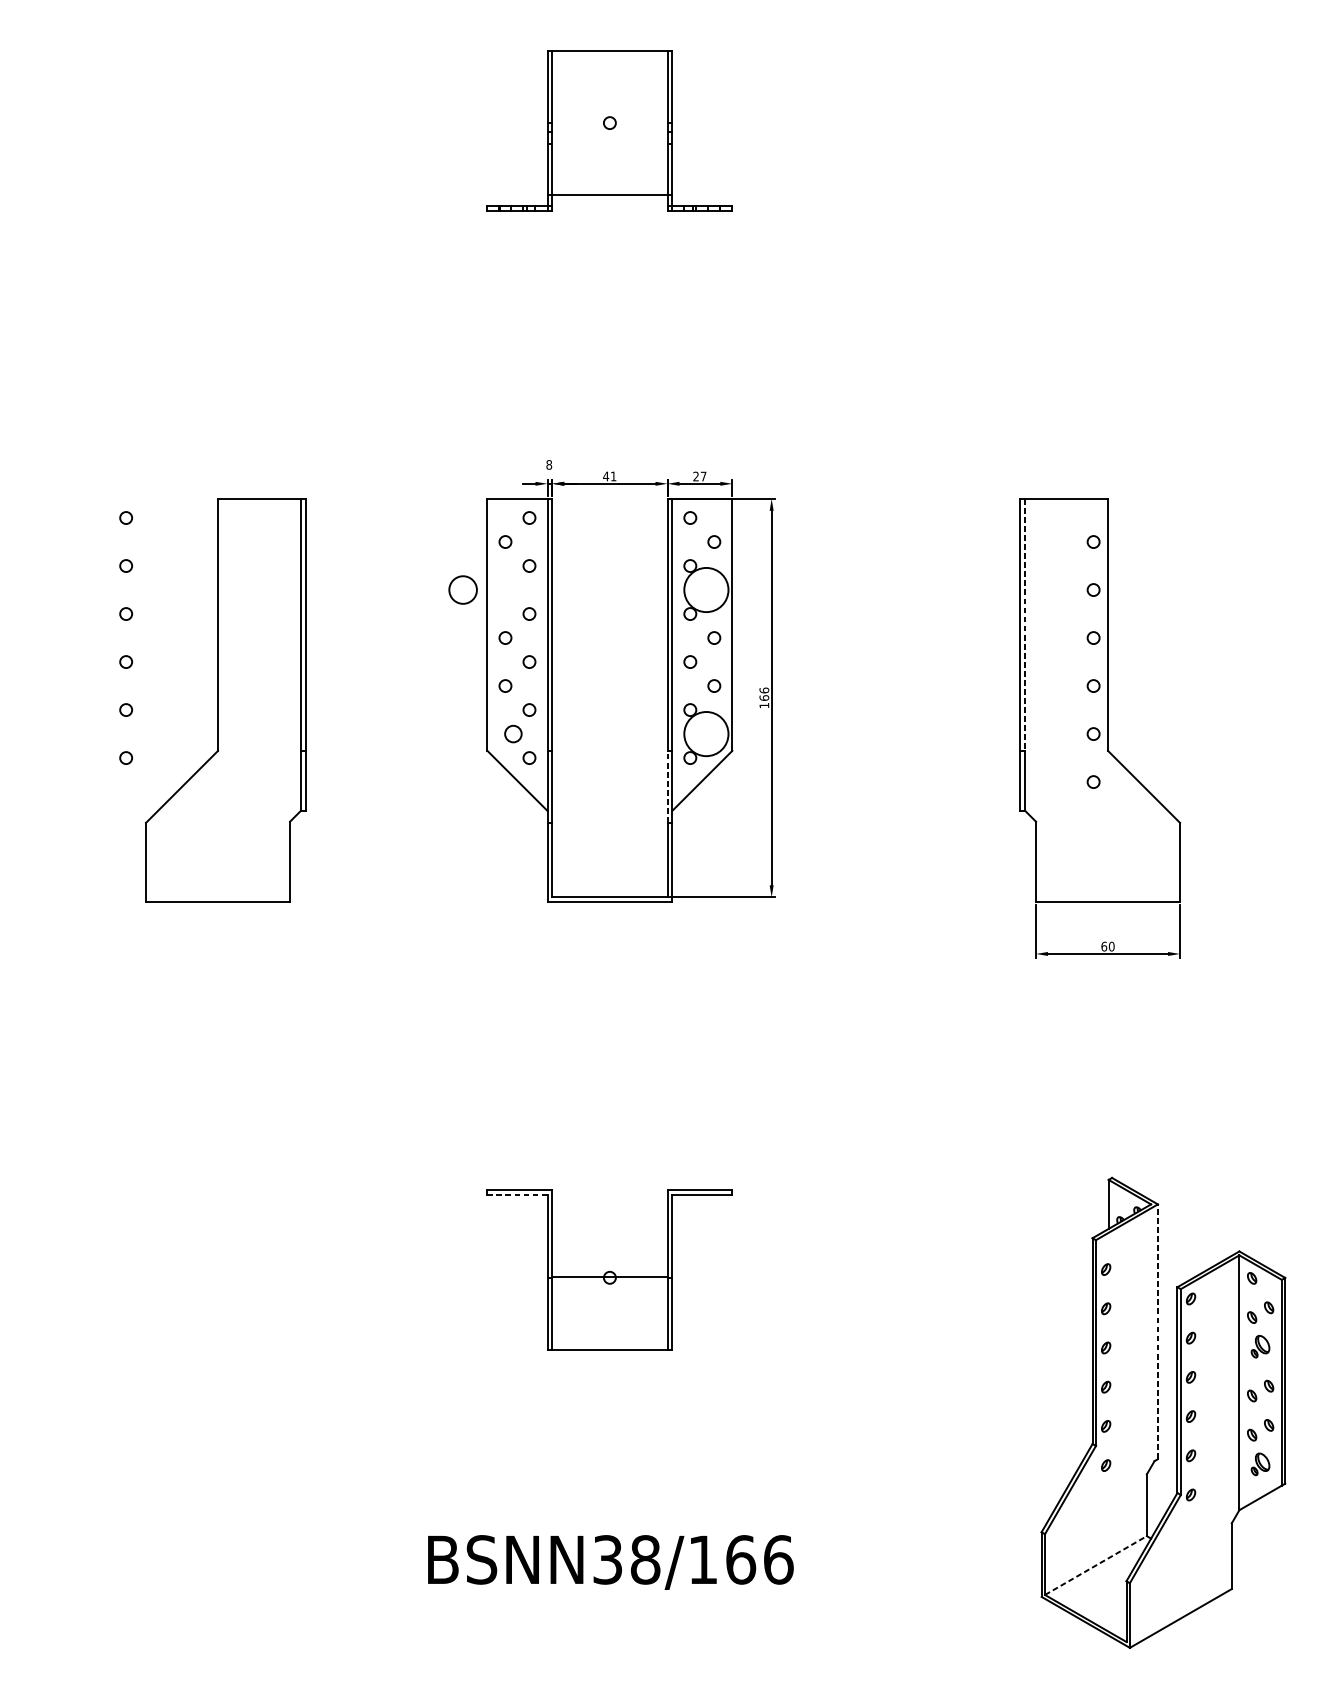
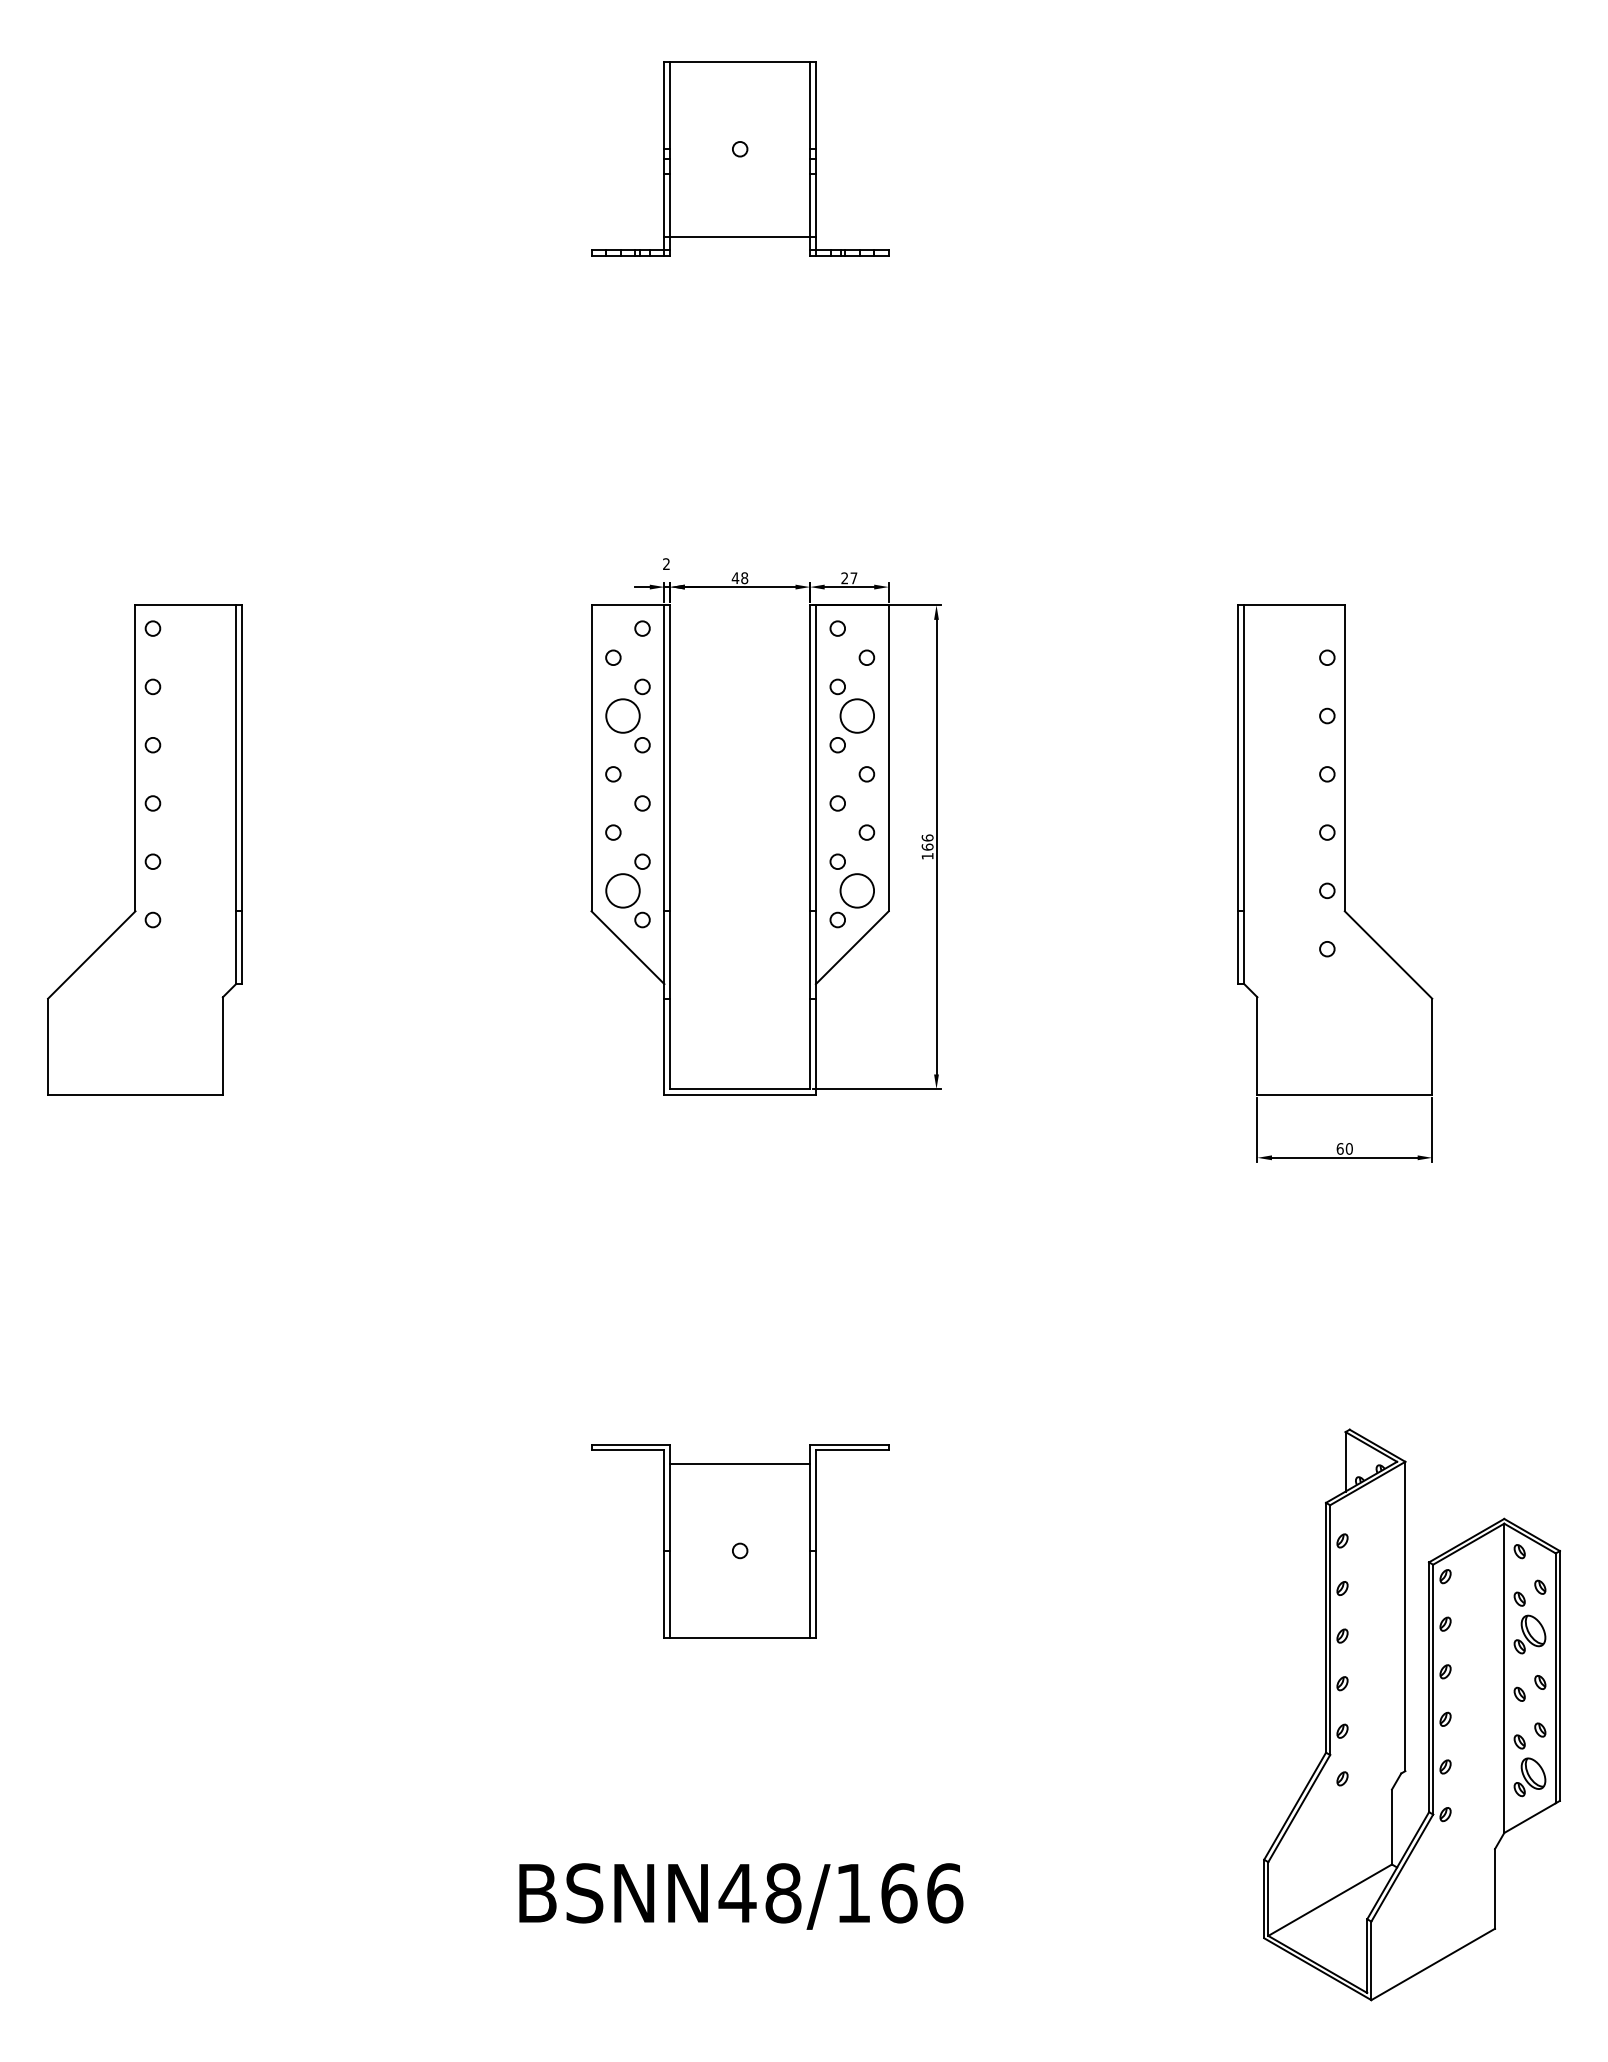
text: (549, 465) -> (666, 564), 8 -> 2
text: (613, 476) -> (744, 578), 41 -> 48
circle: (462, 589) -> (622, 715), moved
circle: (706, 589) -> (857, 715), size x0.62
line: (1025, 625) -> (1244, 758), dashed -> solid
part: (225, 699) -> (144, 849), moved
circle: (512, 733) -> (622, 890), size x1.67
circle: (706, 733) -> (857, 890), size x0.62
line: (667, 787) -> (810, 955), dashed -> solid
line: (517, 1195) -> (627, 1450), dashed -> solid
line: (610, 1276) -> (740, 1463), moved
line: (1158, 1331) -> (1405, 1616), dashed -> solid
part: (1260, 1346) -> (1529, 1634), size x1.43
part: (1260, 1464) -> (1529, 1777), size x1.43
text: (607, 1560) -> (737, 1893), BSNN38/166 -> BSNN48/166
line: (1096, 1564) -> (1330, 1899), dashed -> solid

